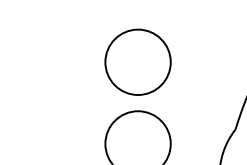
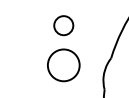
circle: (137, 61) -> (63, 25), size x0.6

